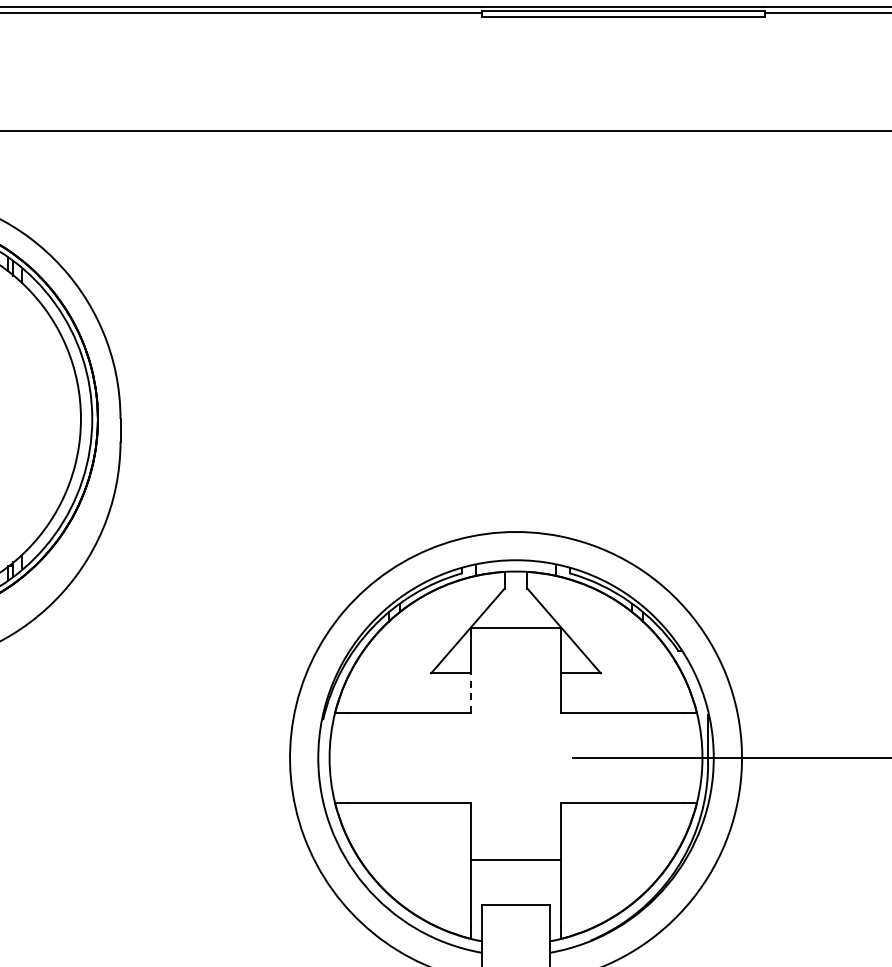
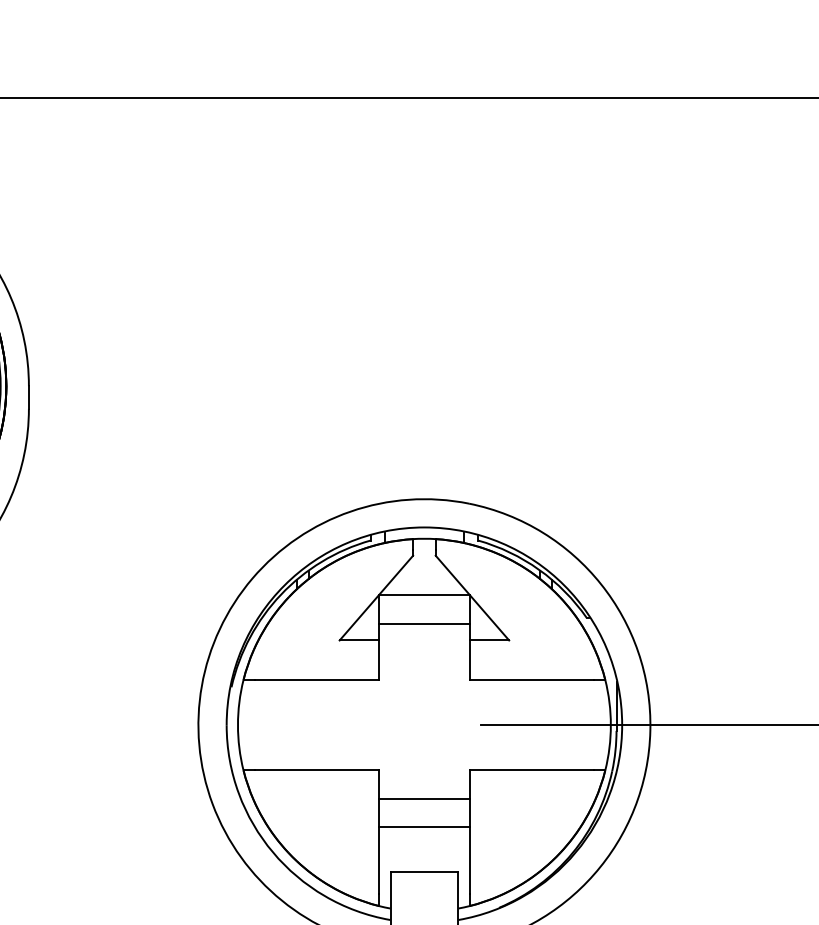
line: (515, 656) -> (423, 623), added
line: (470, 693) -> (378, 660), dashed -> solid
line: (515, 831) -> (423, 798), added

